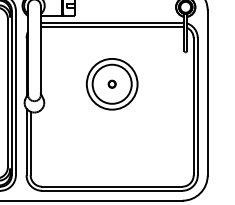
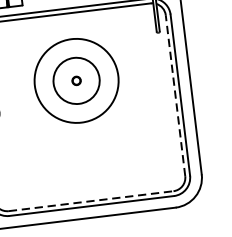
circle: (111, 83) -> (75, 80), size x1.4
line: (193, 106) -> (175, 95), solid -> dashed
line: (112, 186) -> (91, 200), solid -> dashed

